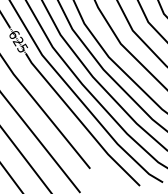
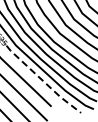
line: (80, 121) -> (42, 80), solid -> dashed

